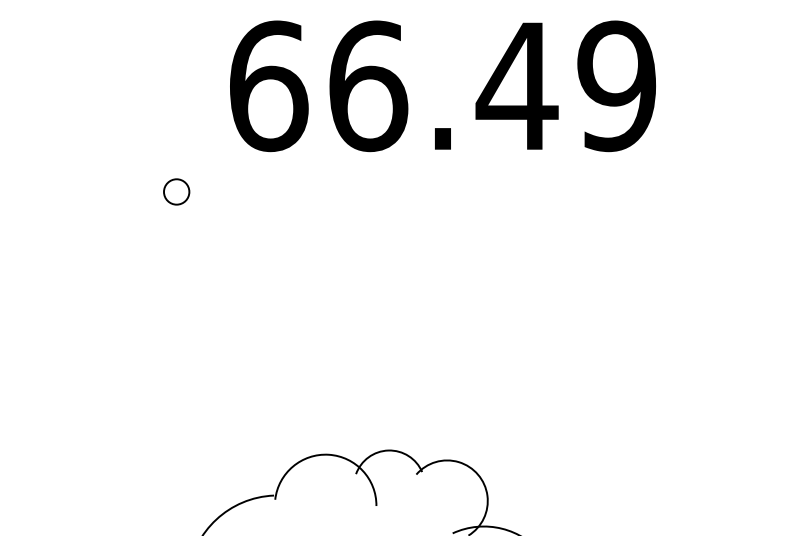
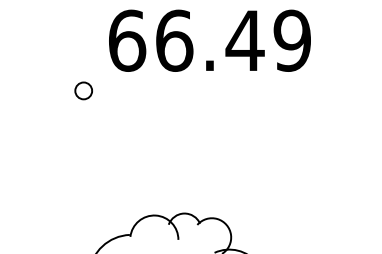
part: (176, 191) -> (83, 90), size x1.4

